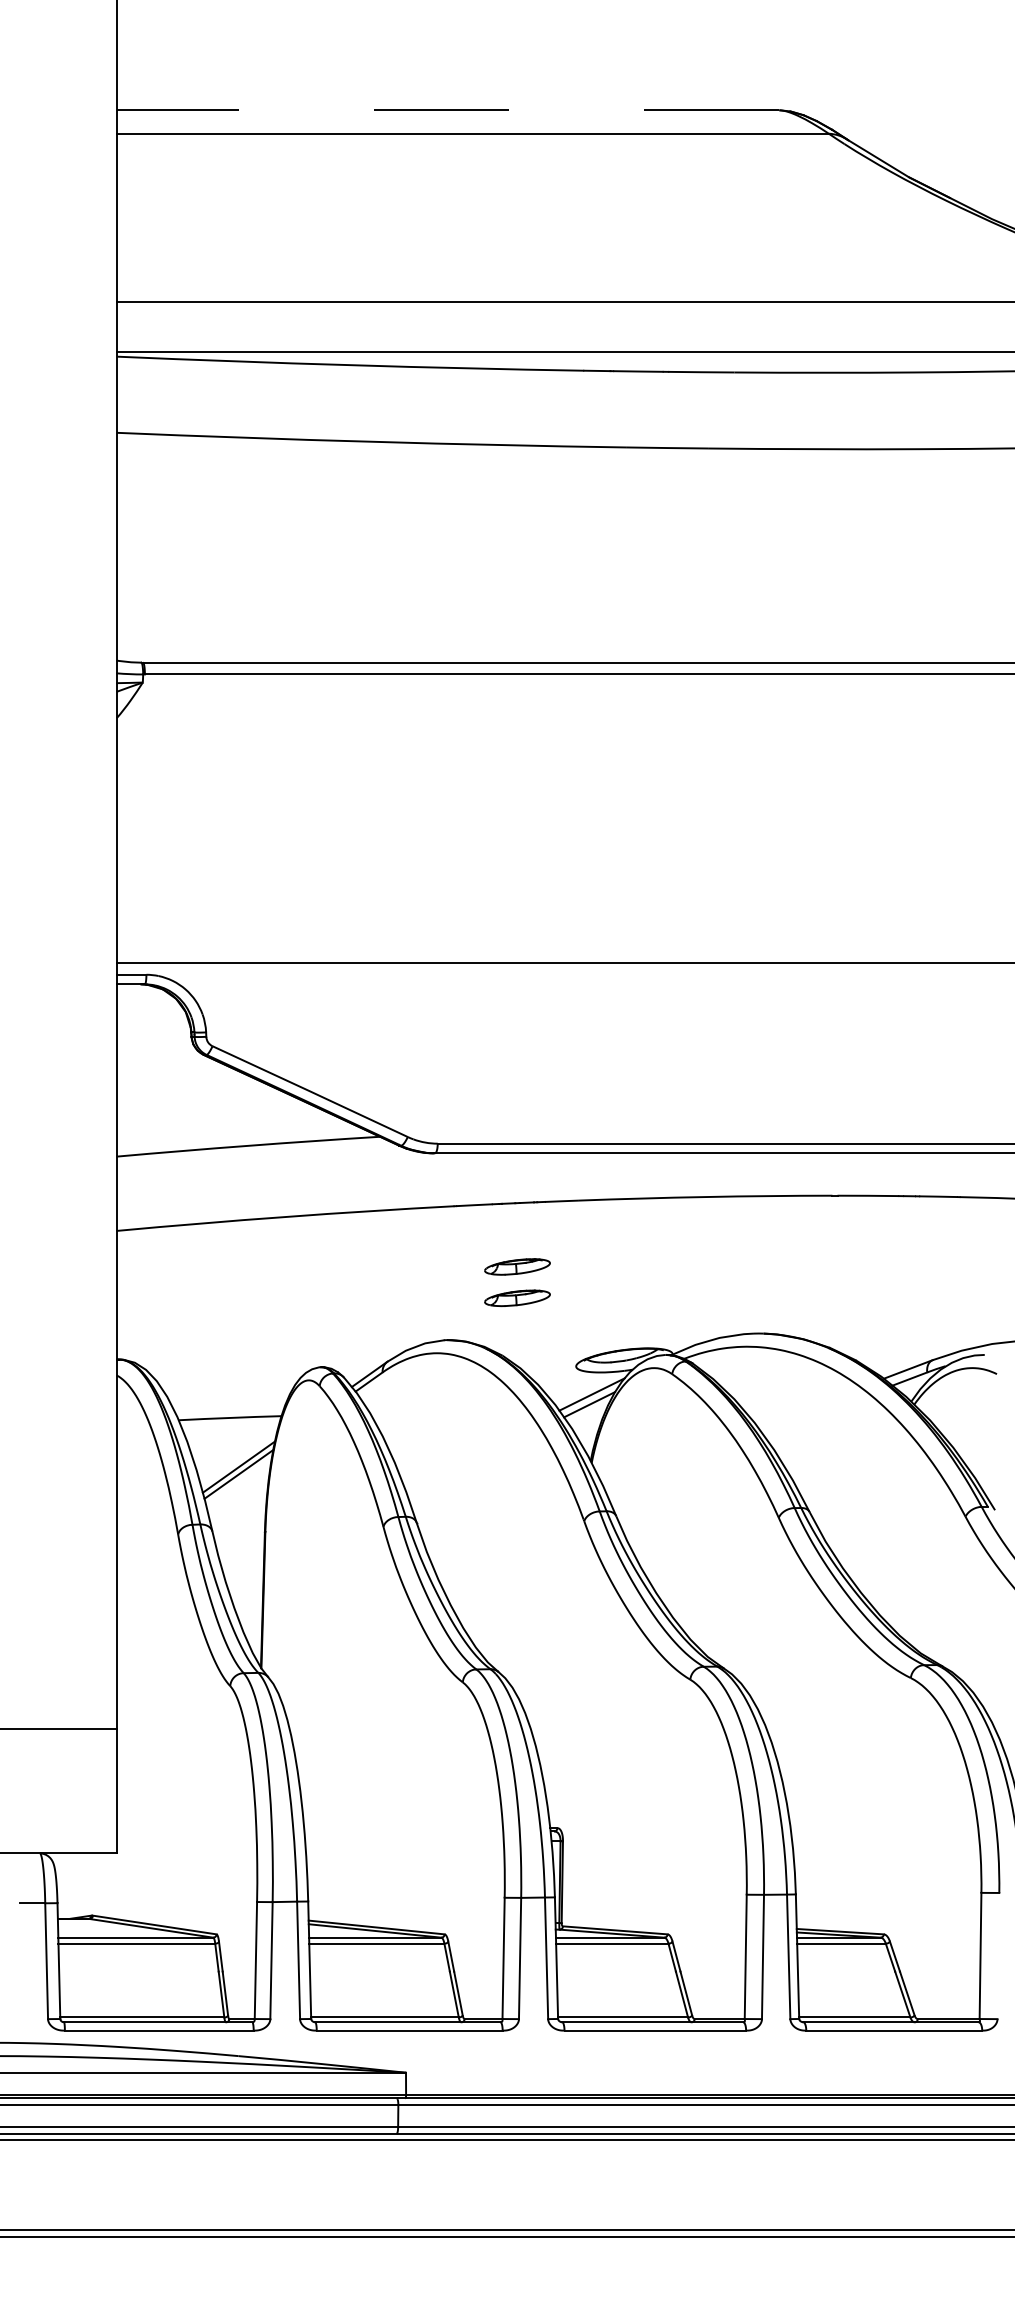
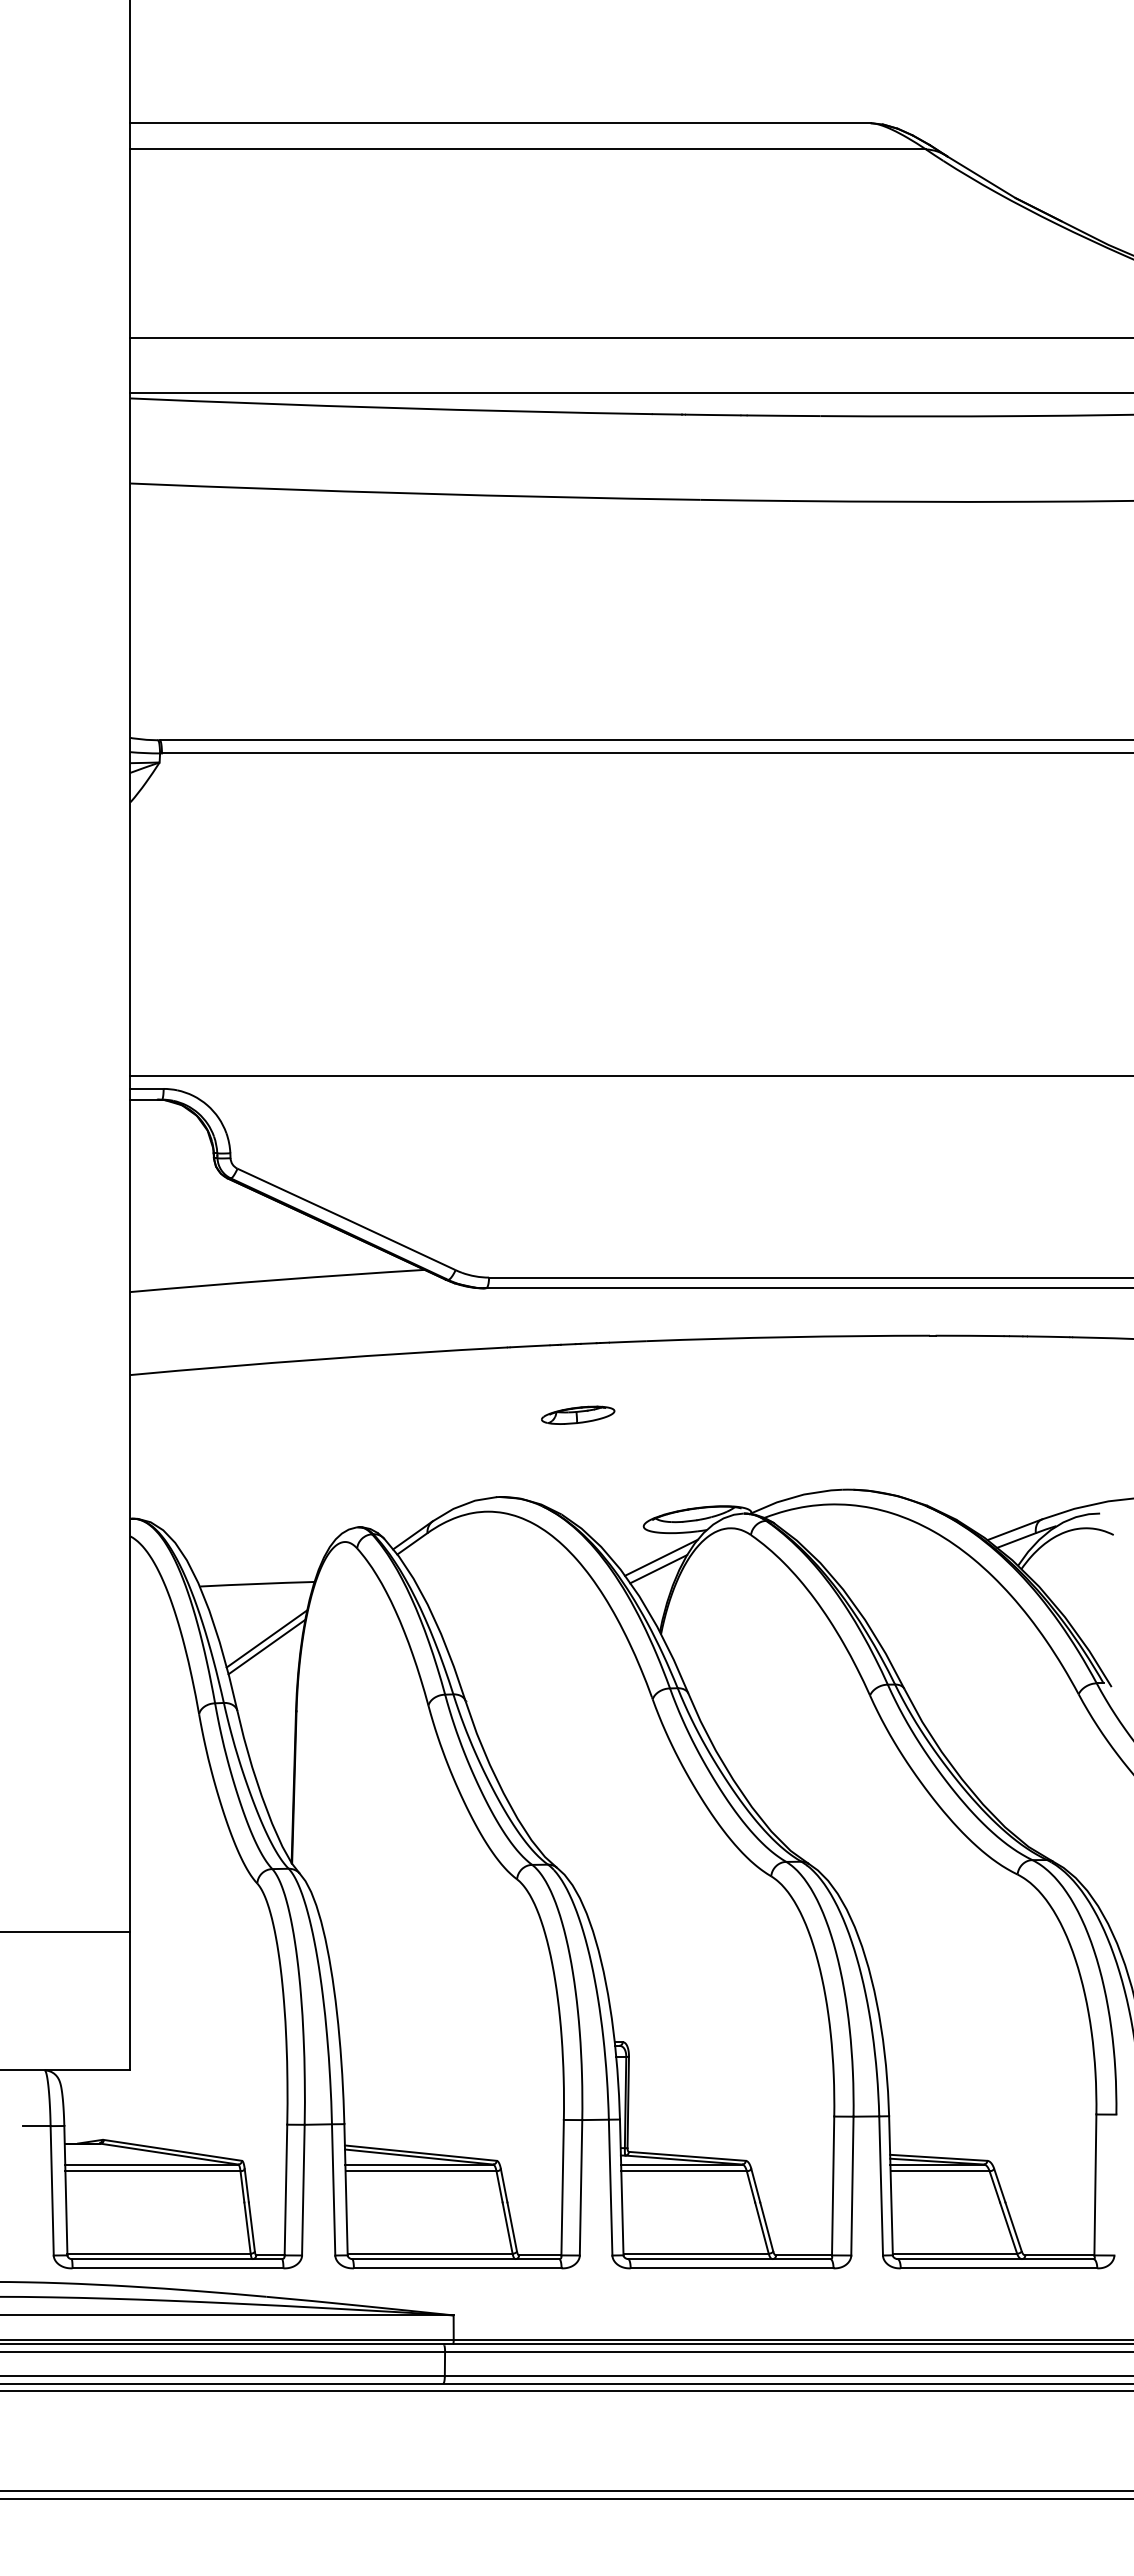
line: (447, 110) -> (500, 123), dashed -> solid
part: (517, 1297) -> (578, 1449), removed

